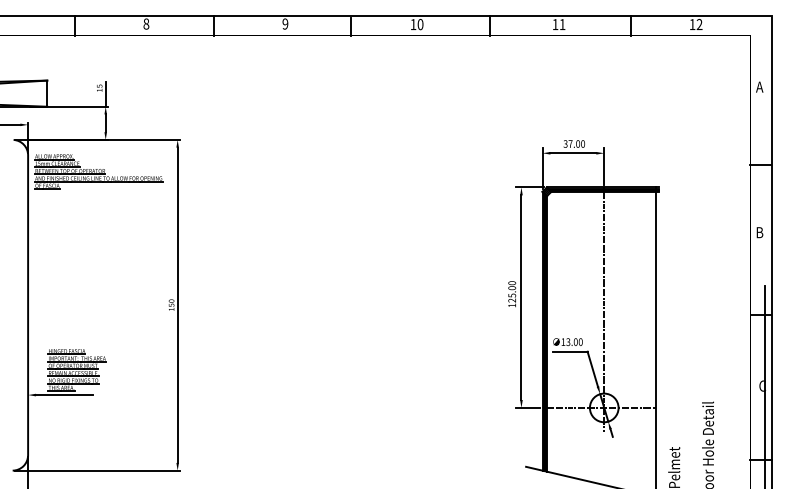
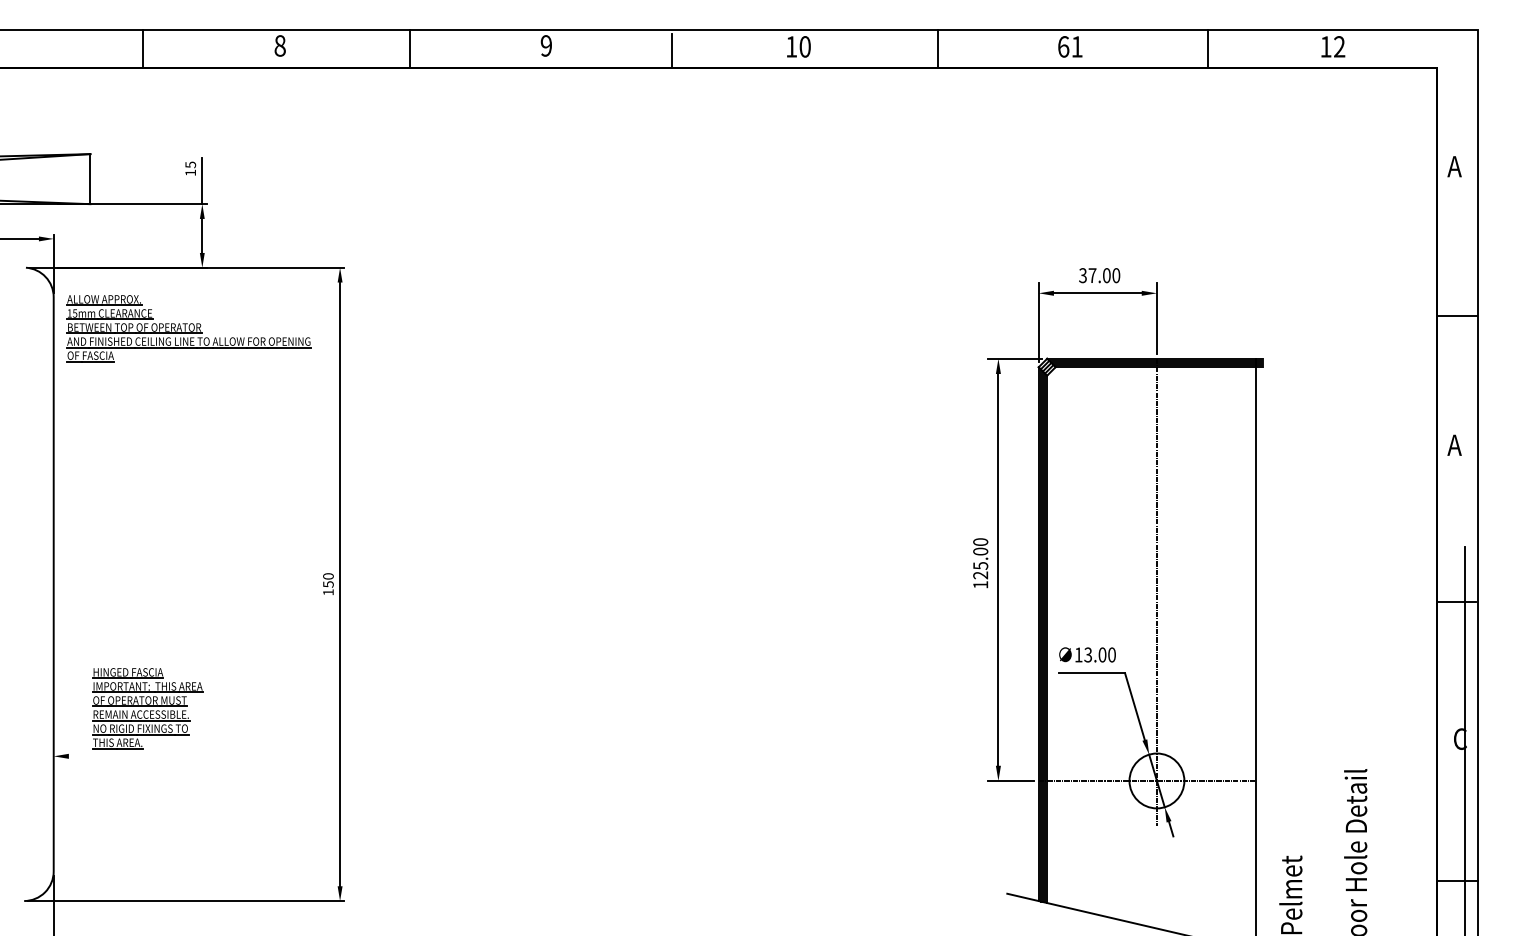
text: (555, 24) -> (1063, 46), 11 -> 61
text: (759, 232) -> (1454, 445), B -> A
line: (64, 395) -> (123, 757), removed

